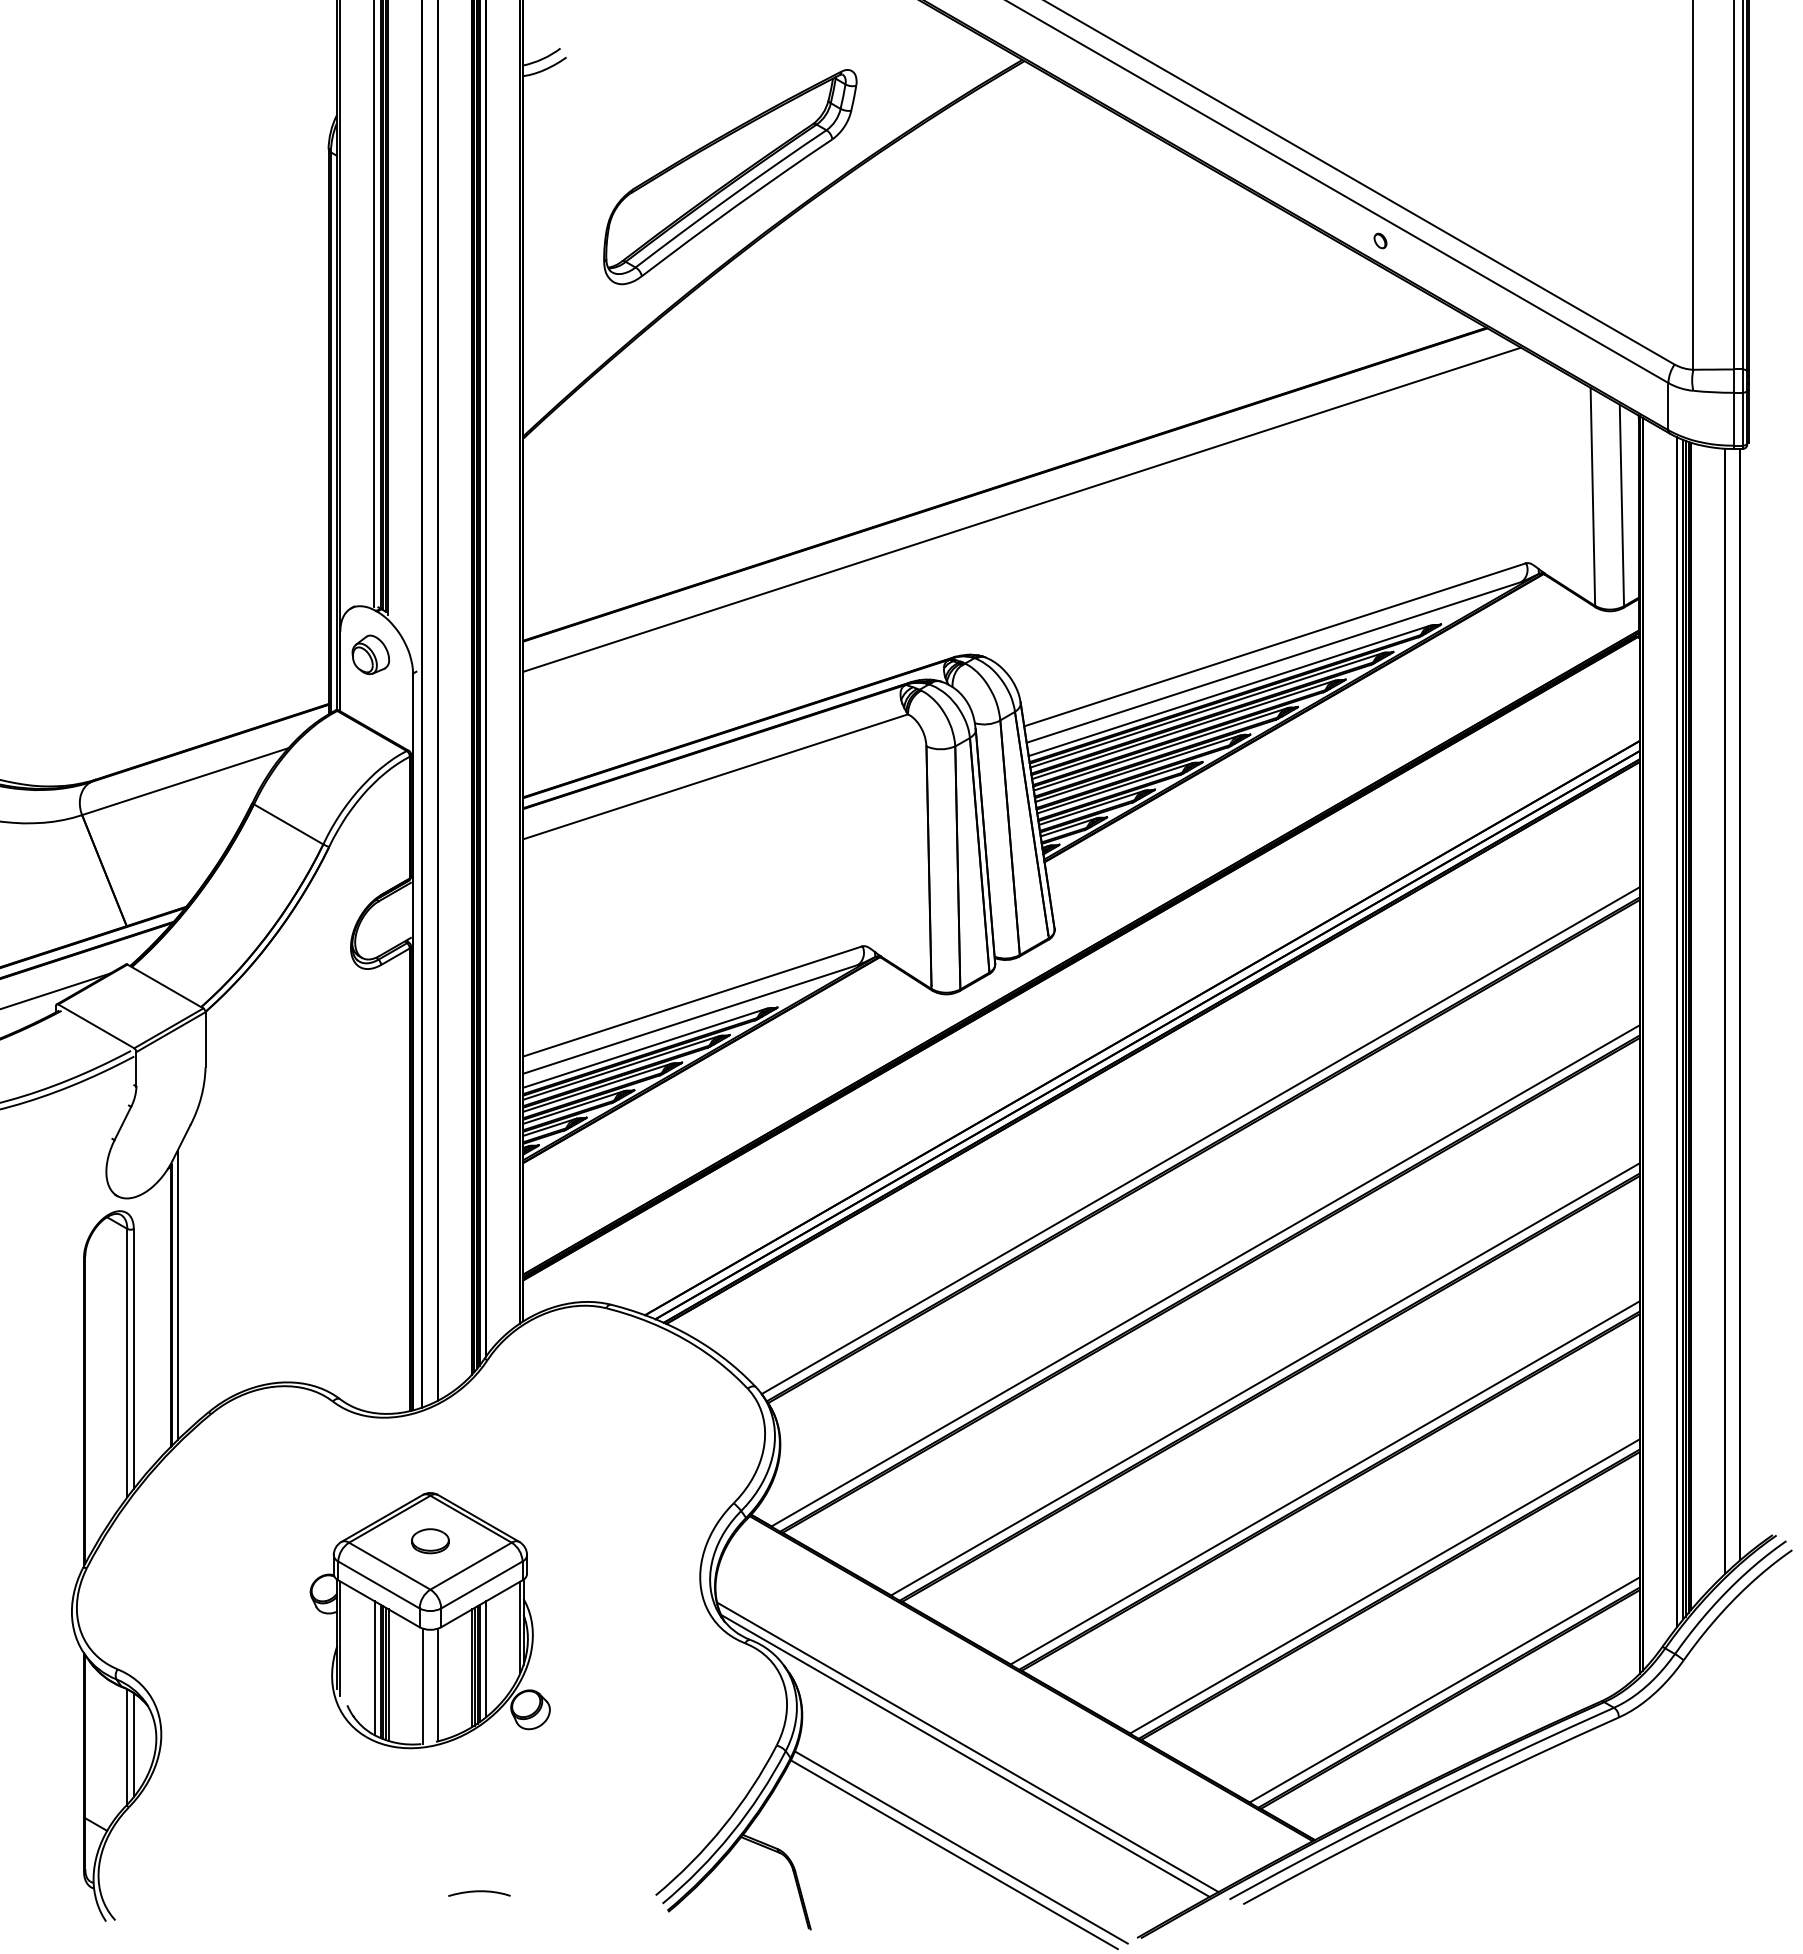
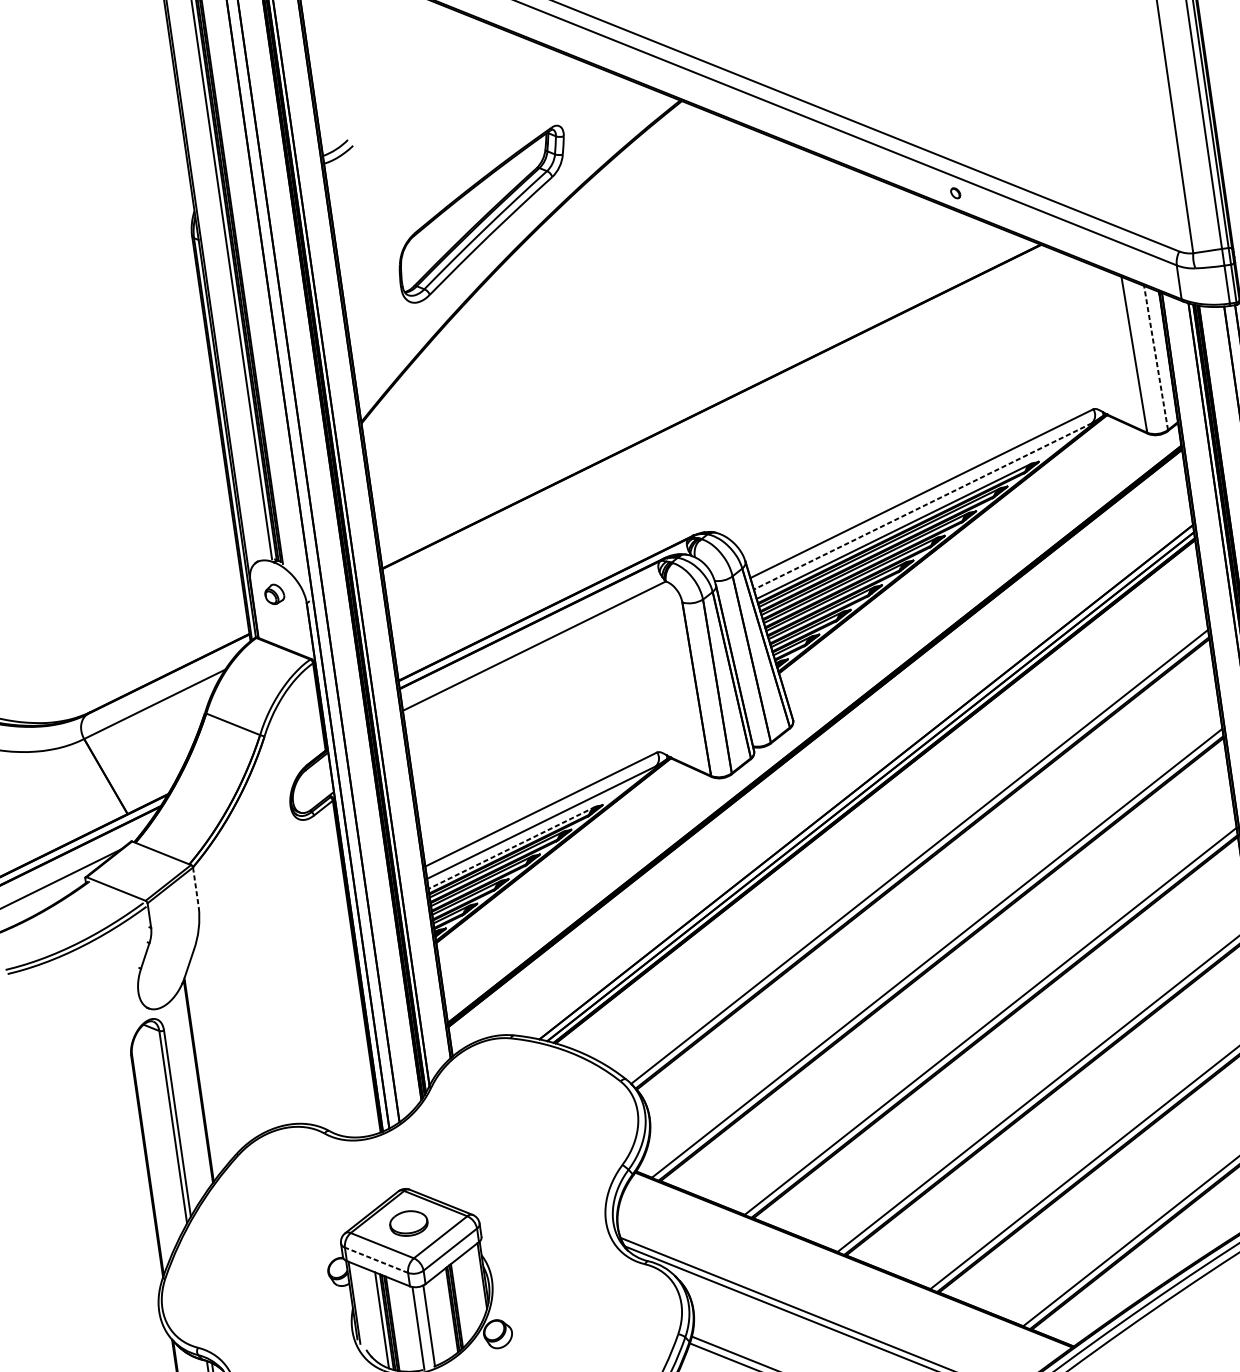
line: (1621, 505) -> (1155, 358), solid -> dashed
line: (1022, 509) -> (726, 422), removed
part: (370, 654) -> (274, 594), size x0.7
line: (1273, 662) -> (922, 506), solid -> dashed
line: (205, 1039) -> (195, 887), solid -> dashed
line: (644, 1048) -> (511, 848), solid -> dashed
line: (177, 1295) -> (202, 1073), removed
part: (430, 1541) -> (408, 1223), size x1.4
line: (378, 1584) -> (376, 1259), solid -> dashed
line: (486, 1659) -> (461, 1302), removed

